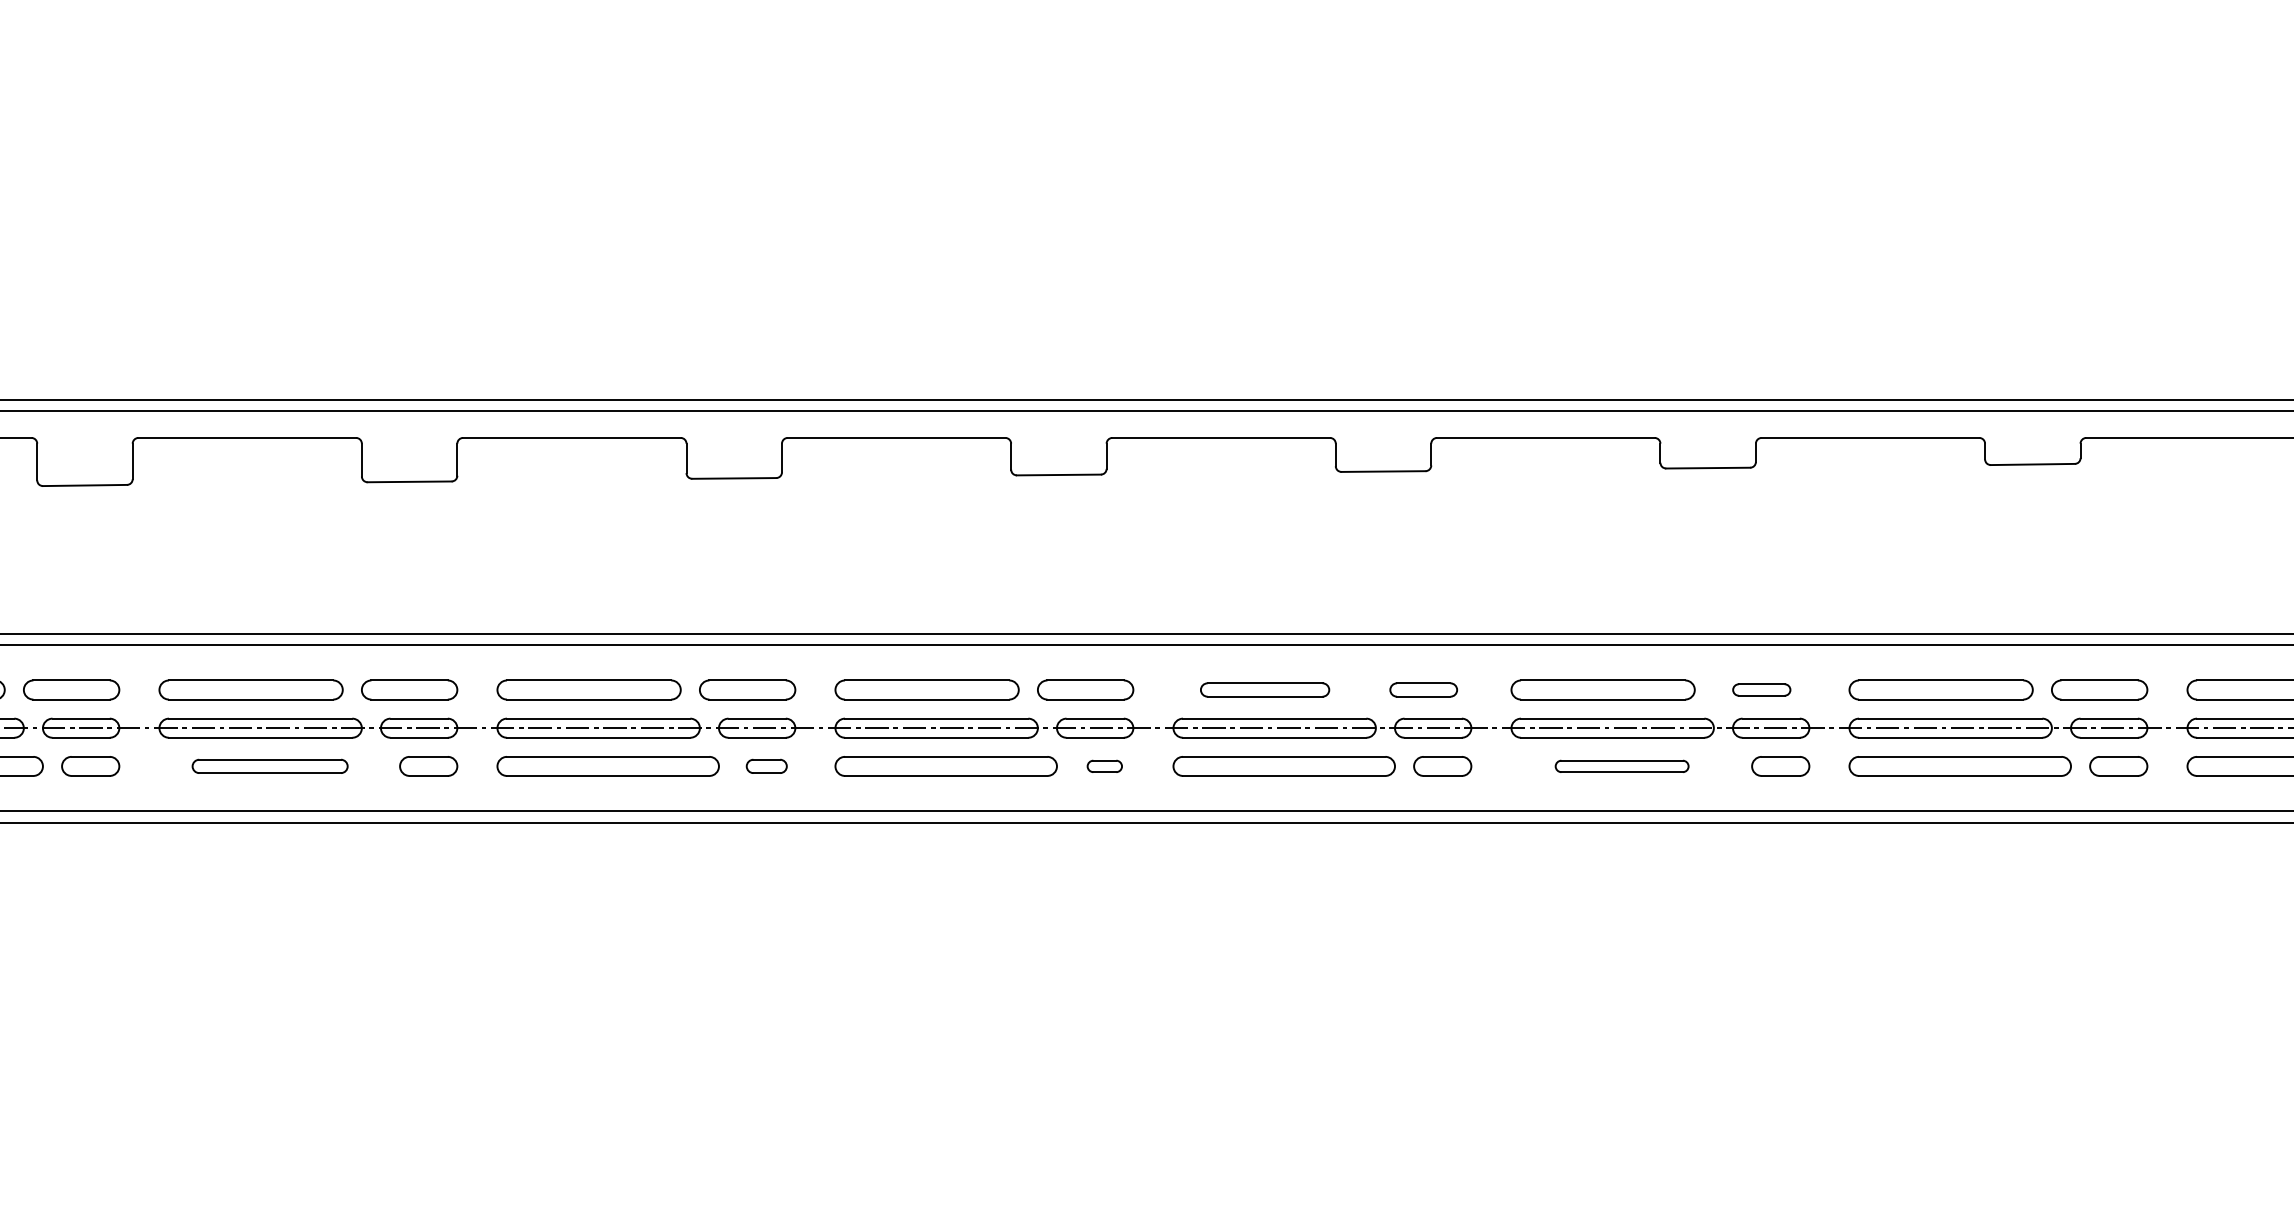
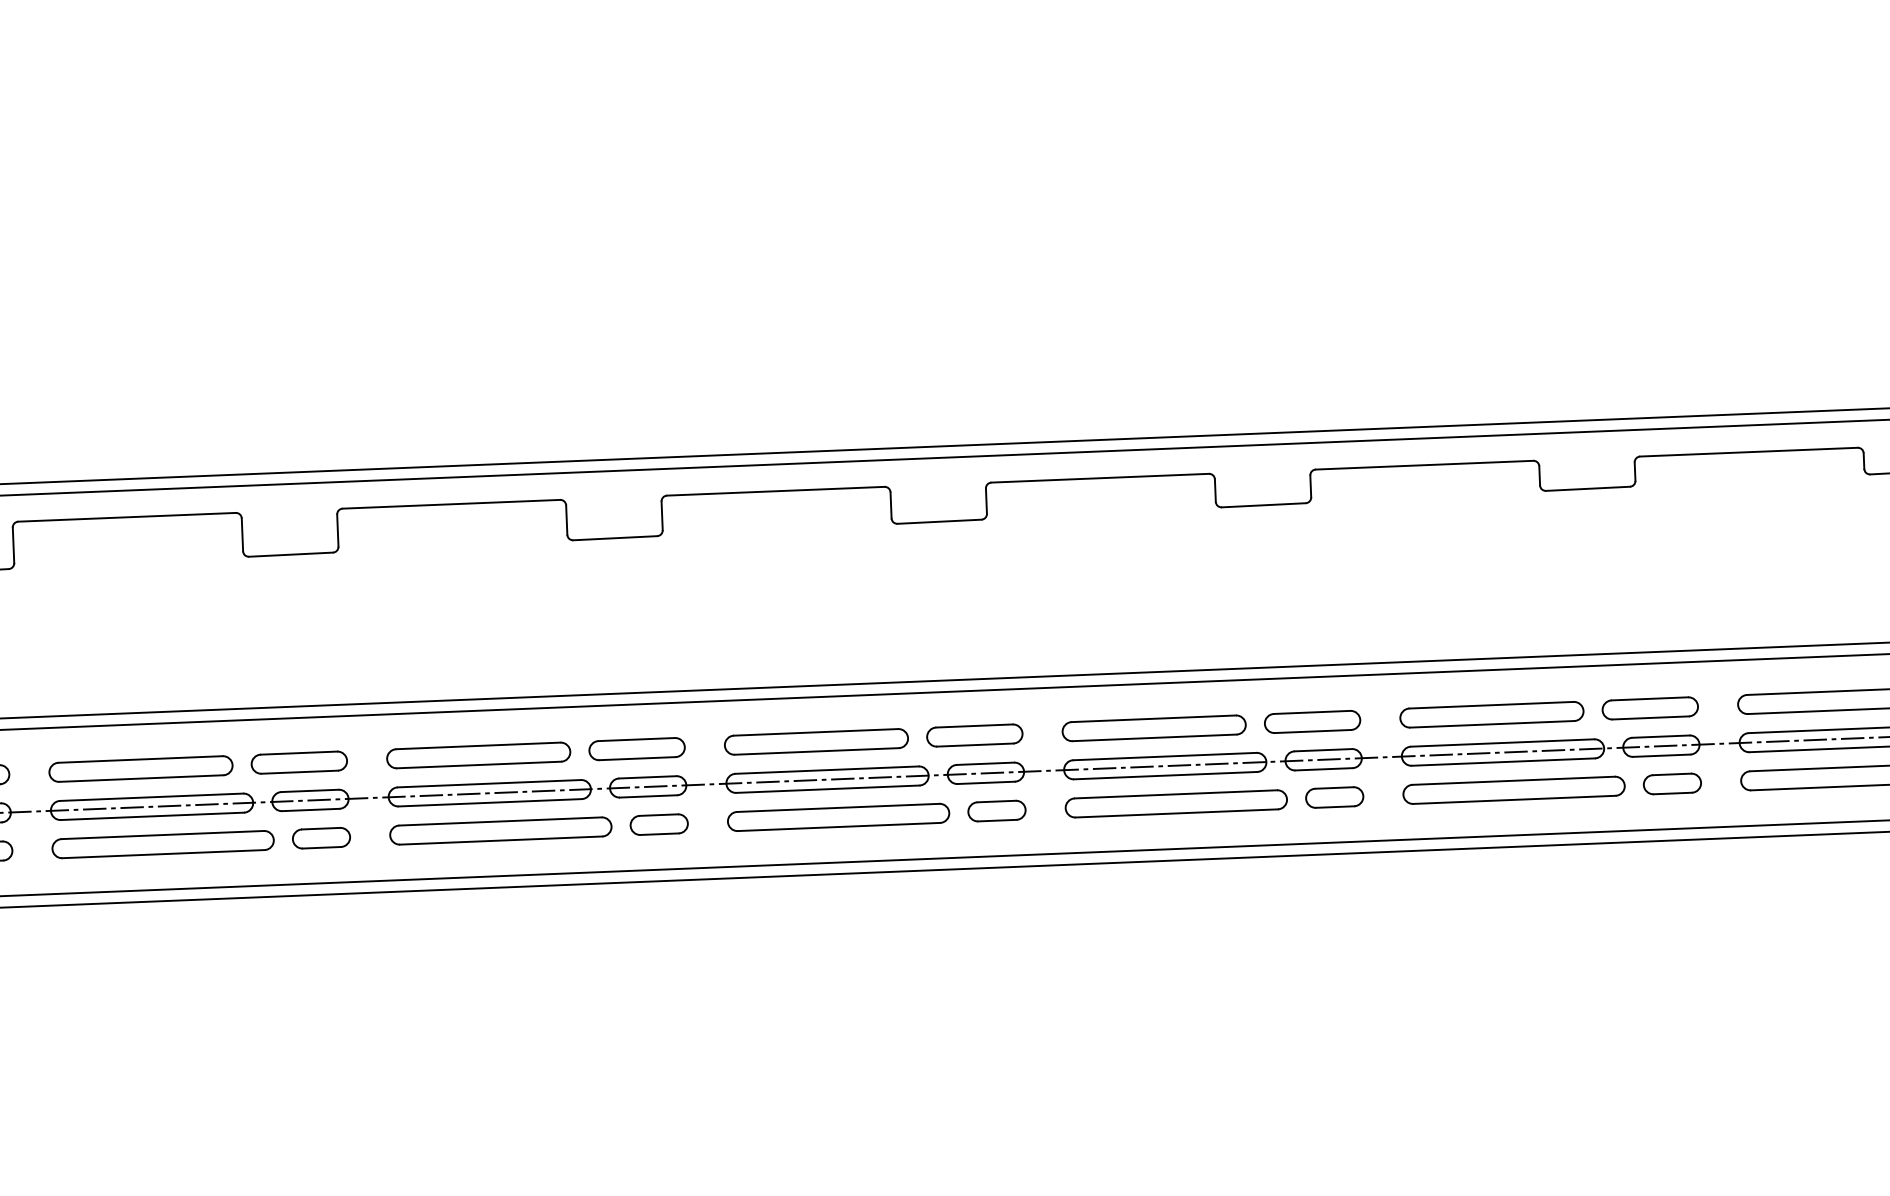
part: (1264, 689) -> (1153, 727), size x1.43
part: (1423, 689) -> (1312, 721), size x1.43
part: (1761, 689) -> (1650, 707), size x1.67
part: (269, 766) -> (162, 844), size x1.43
part: (766, 766) -> (659, 824), size x1.43
part: (1104, 766) -> (996, 811), size x1.67
part: (1621, 766) -> (1513, 790), size x1.67

